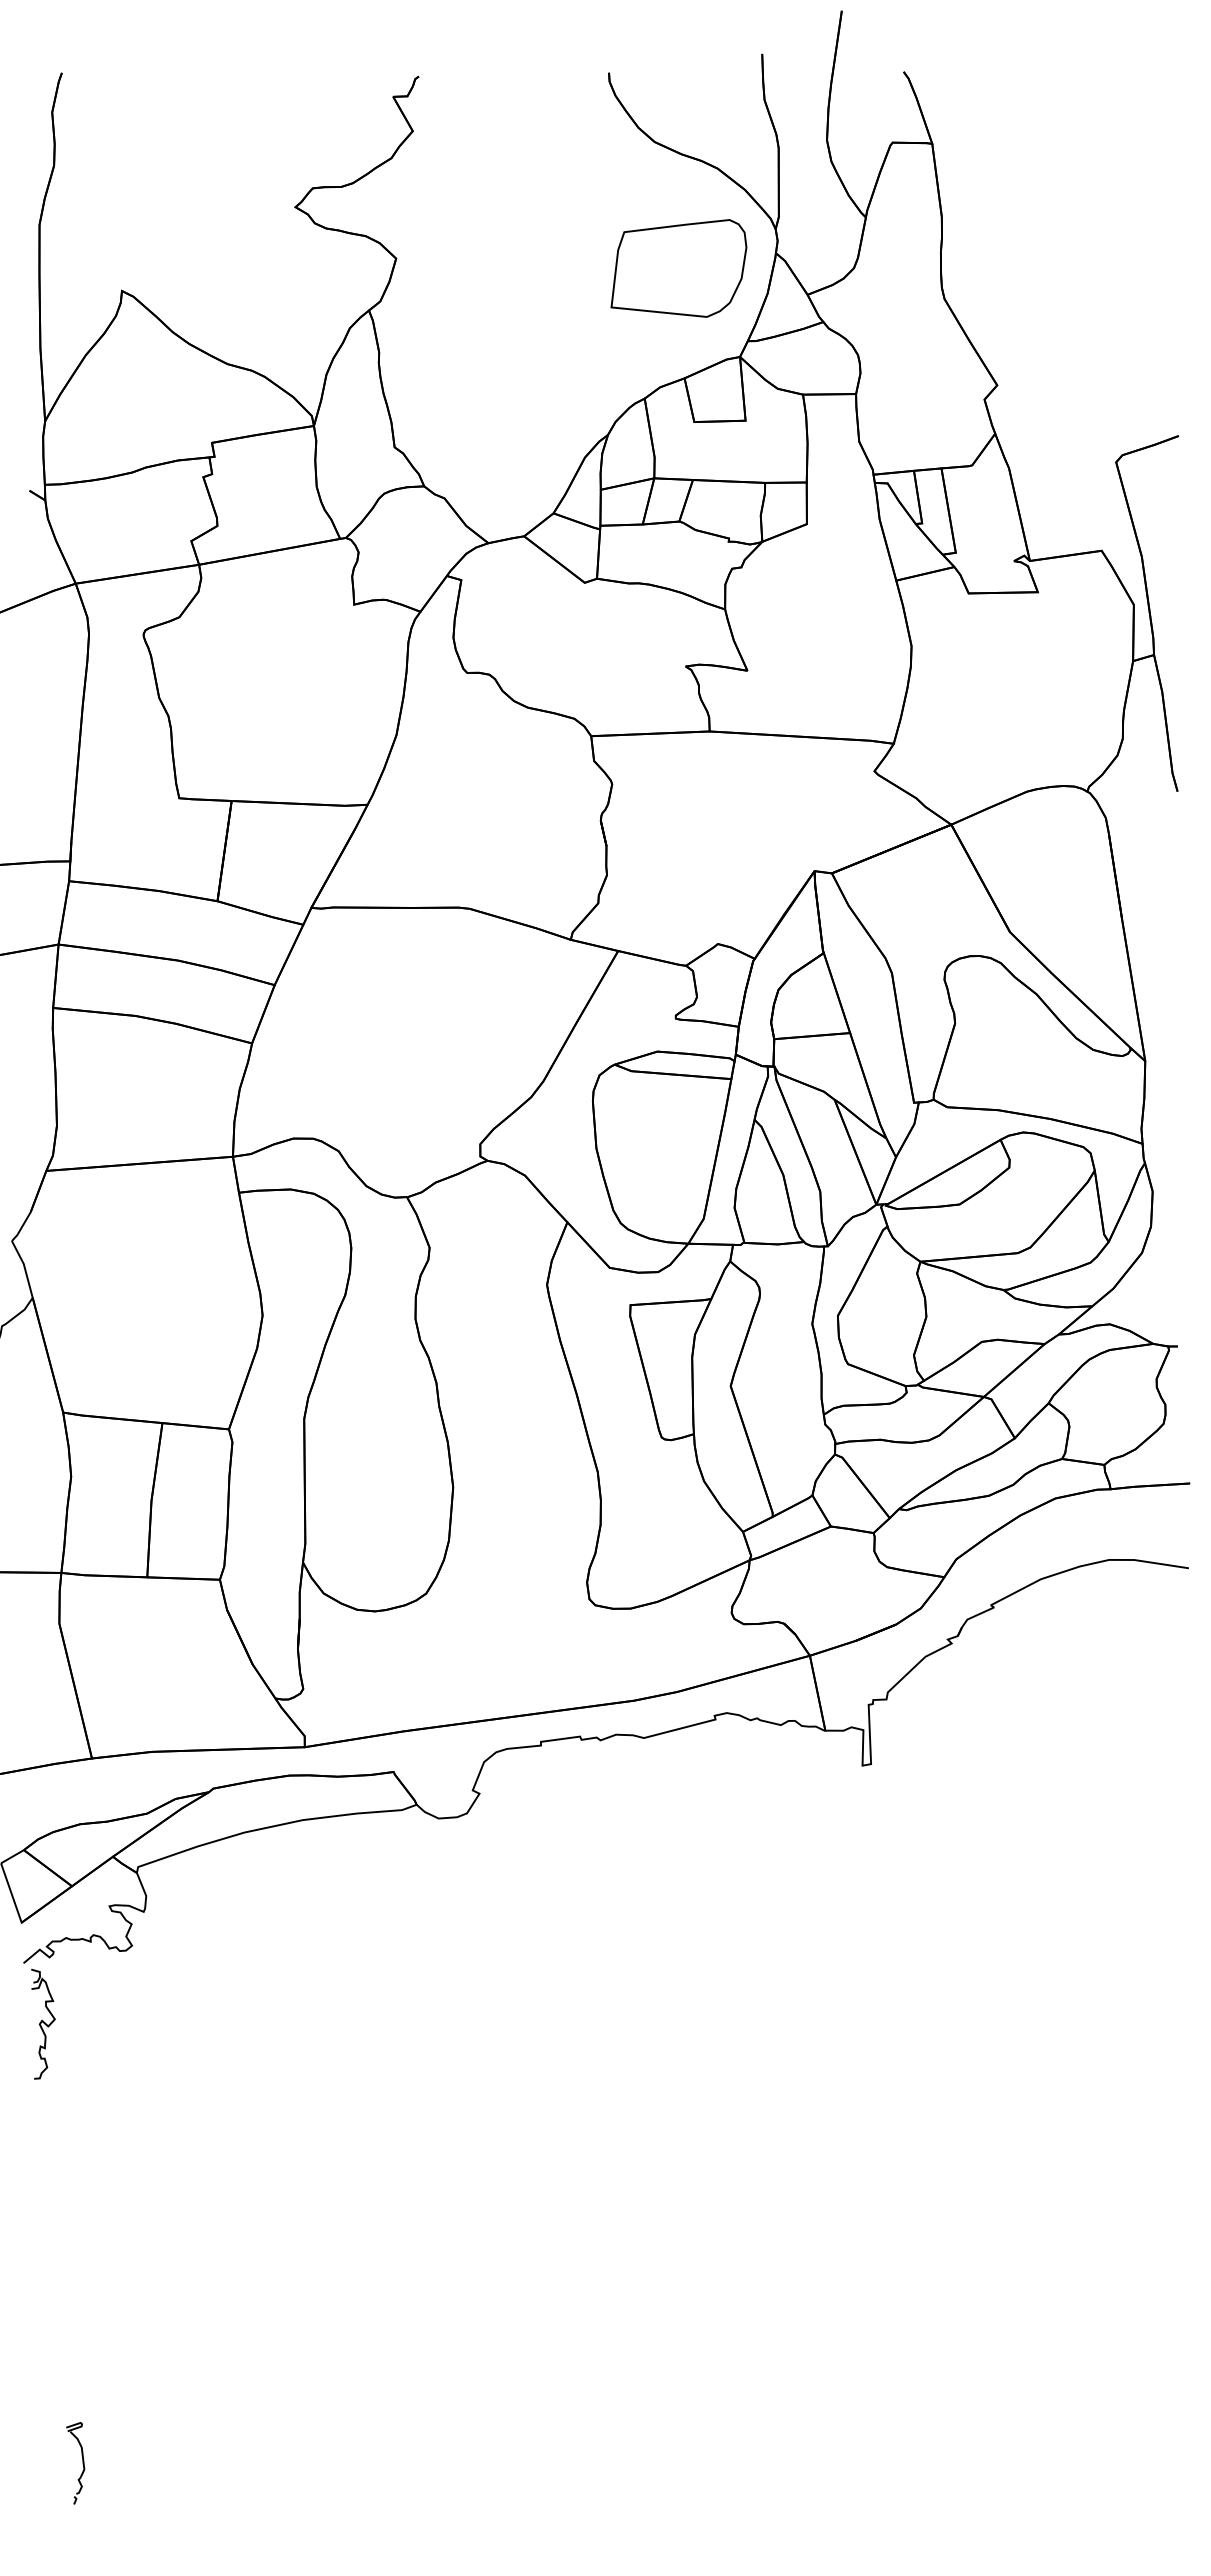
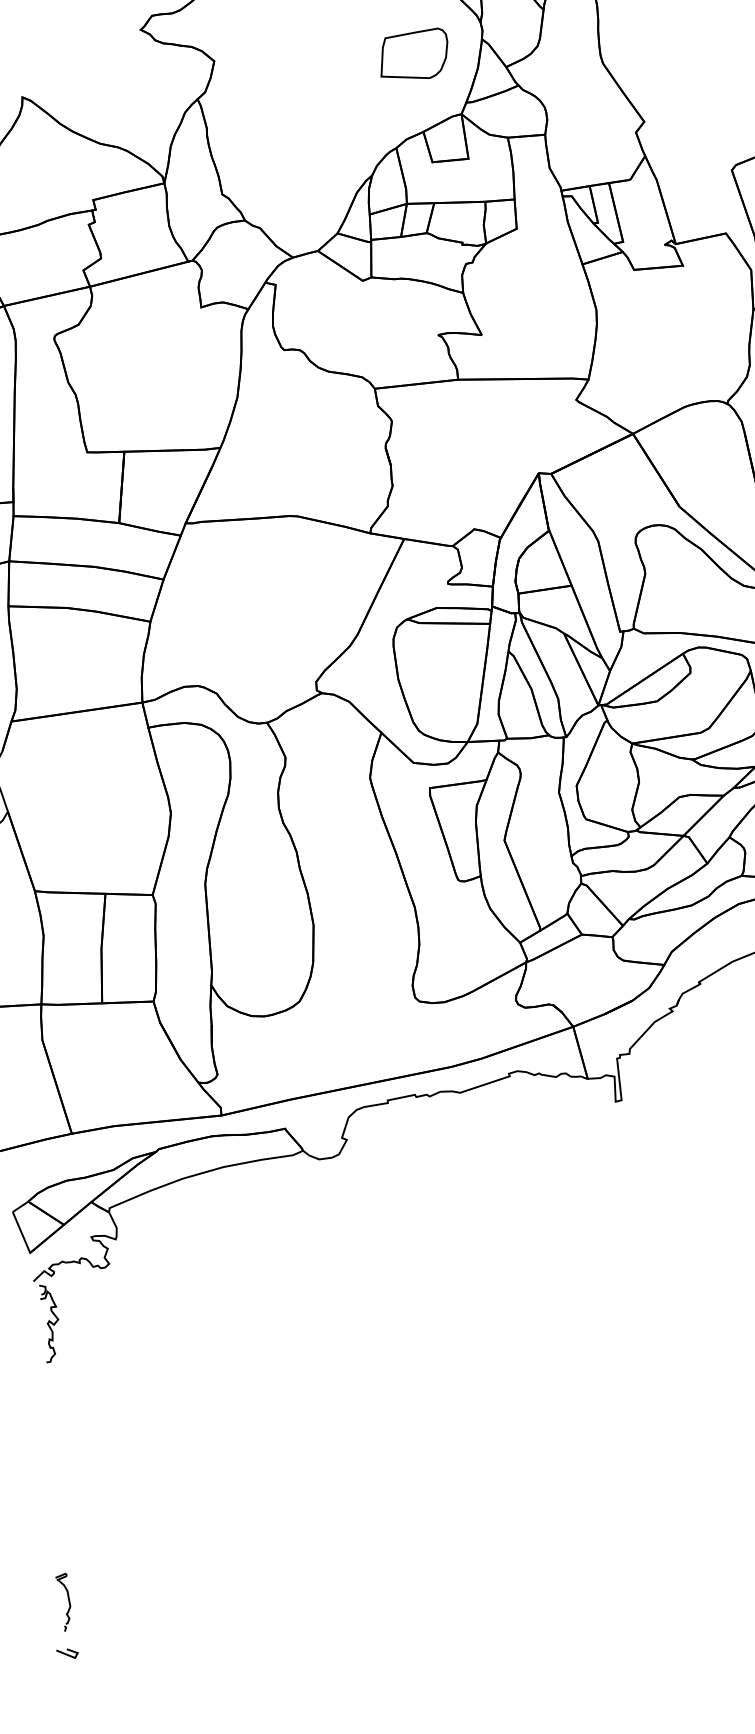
part: (678, 268) -> (413, 54), size x0.71
part: (82, 2463) -> (68, 1602), moved
line: (35, 2492) -> (67, 1654), added

